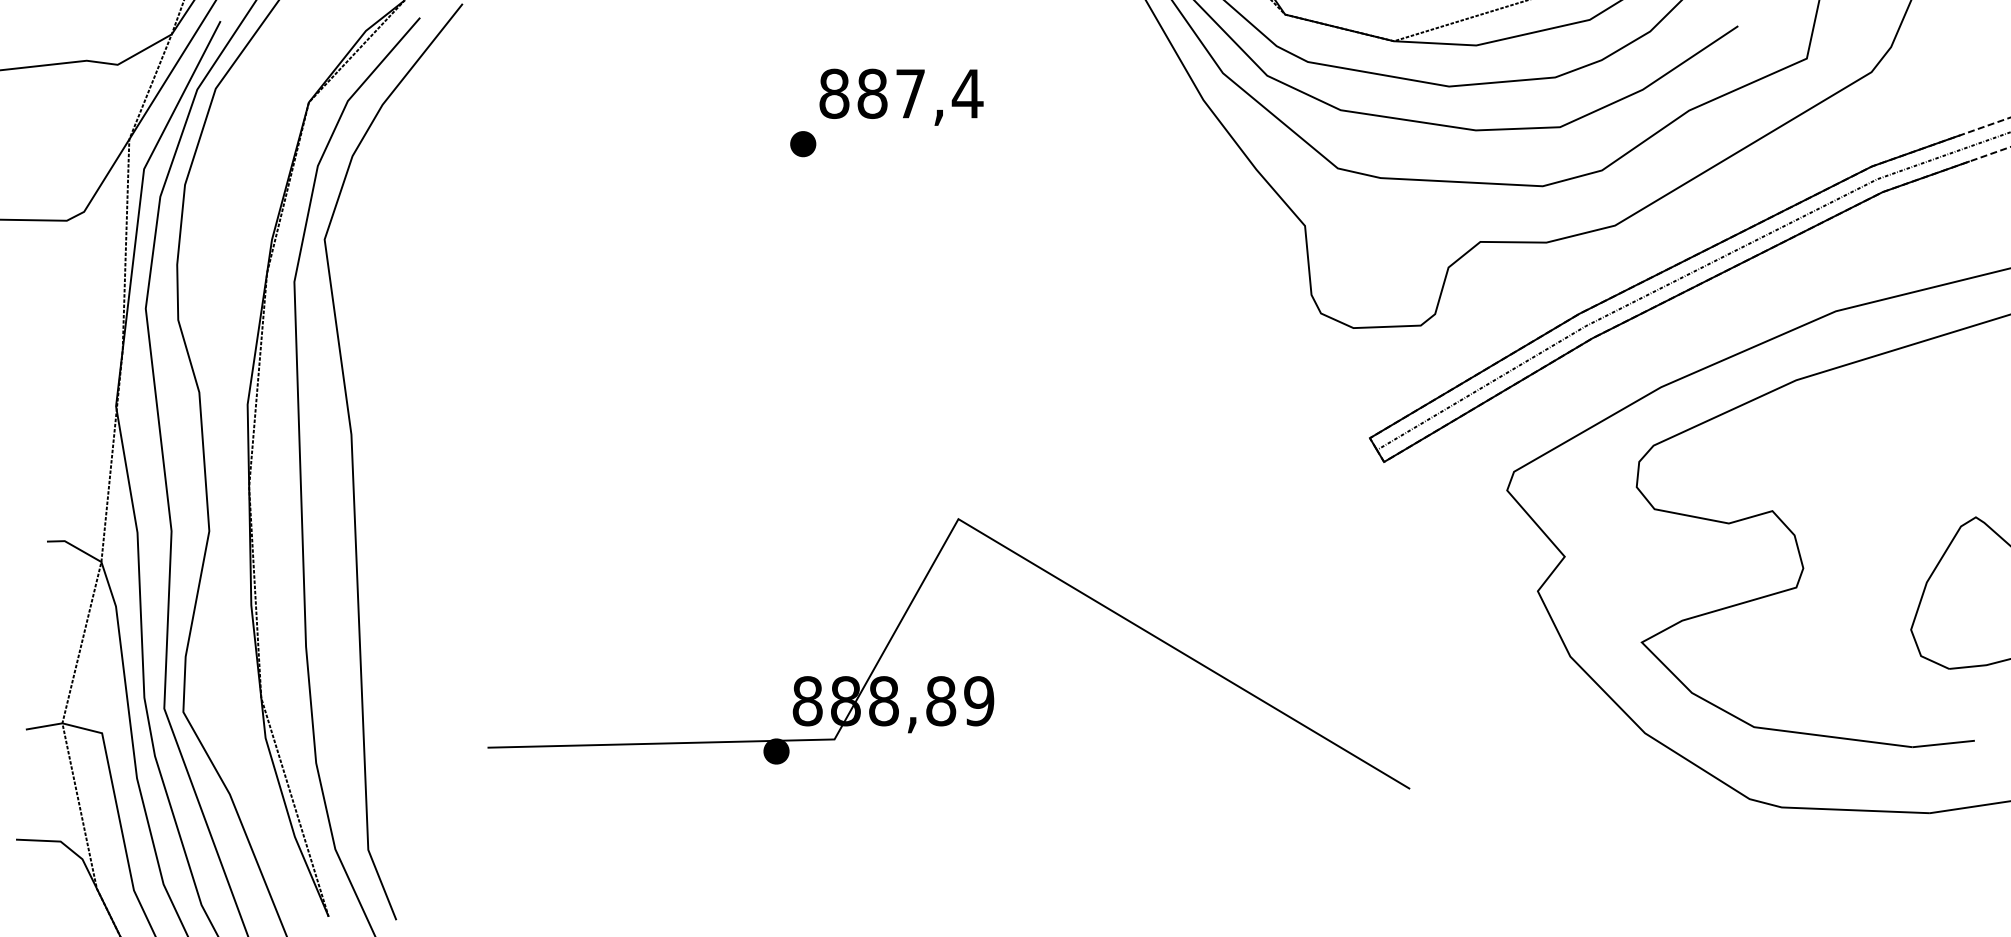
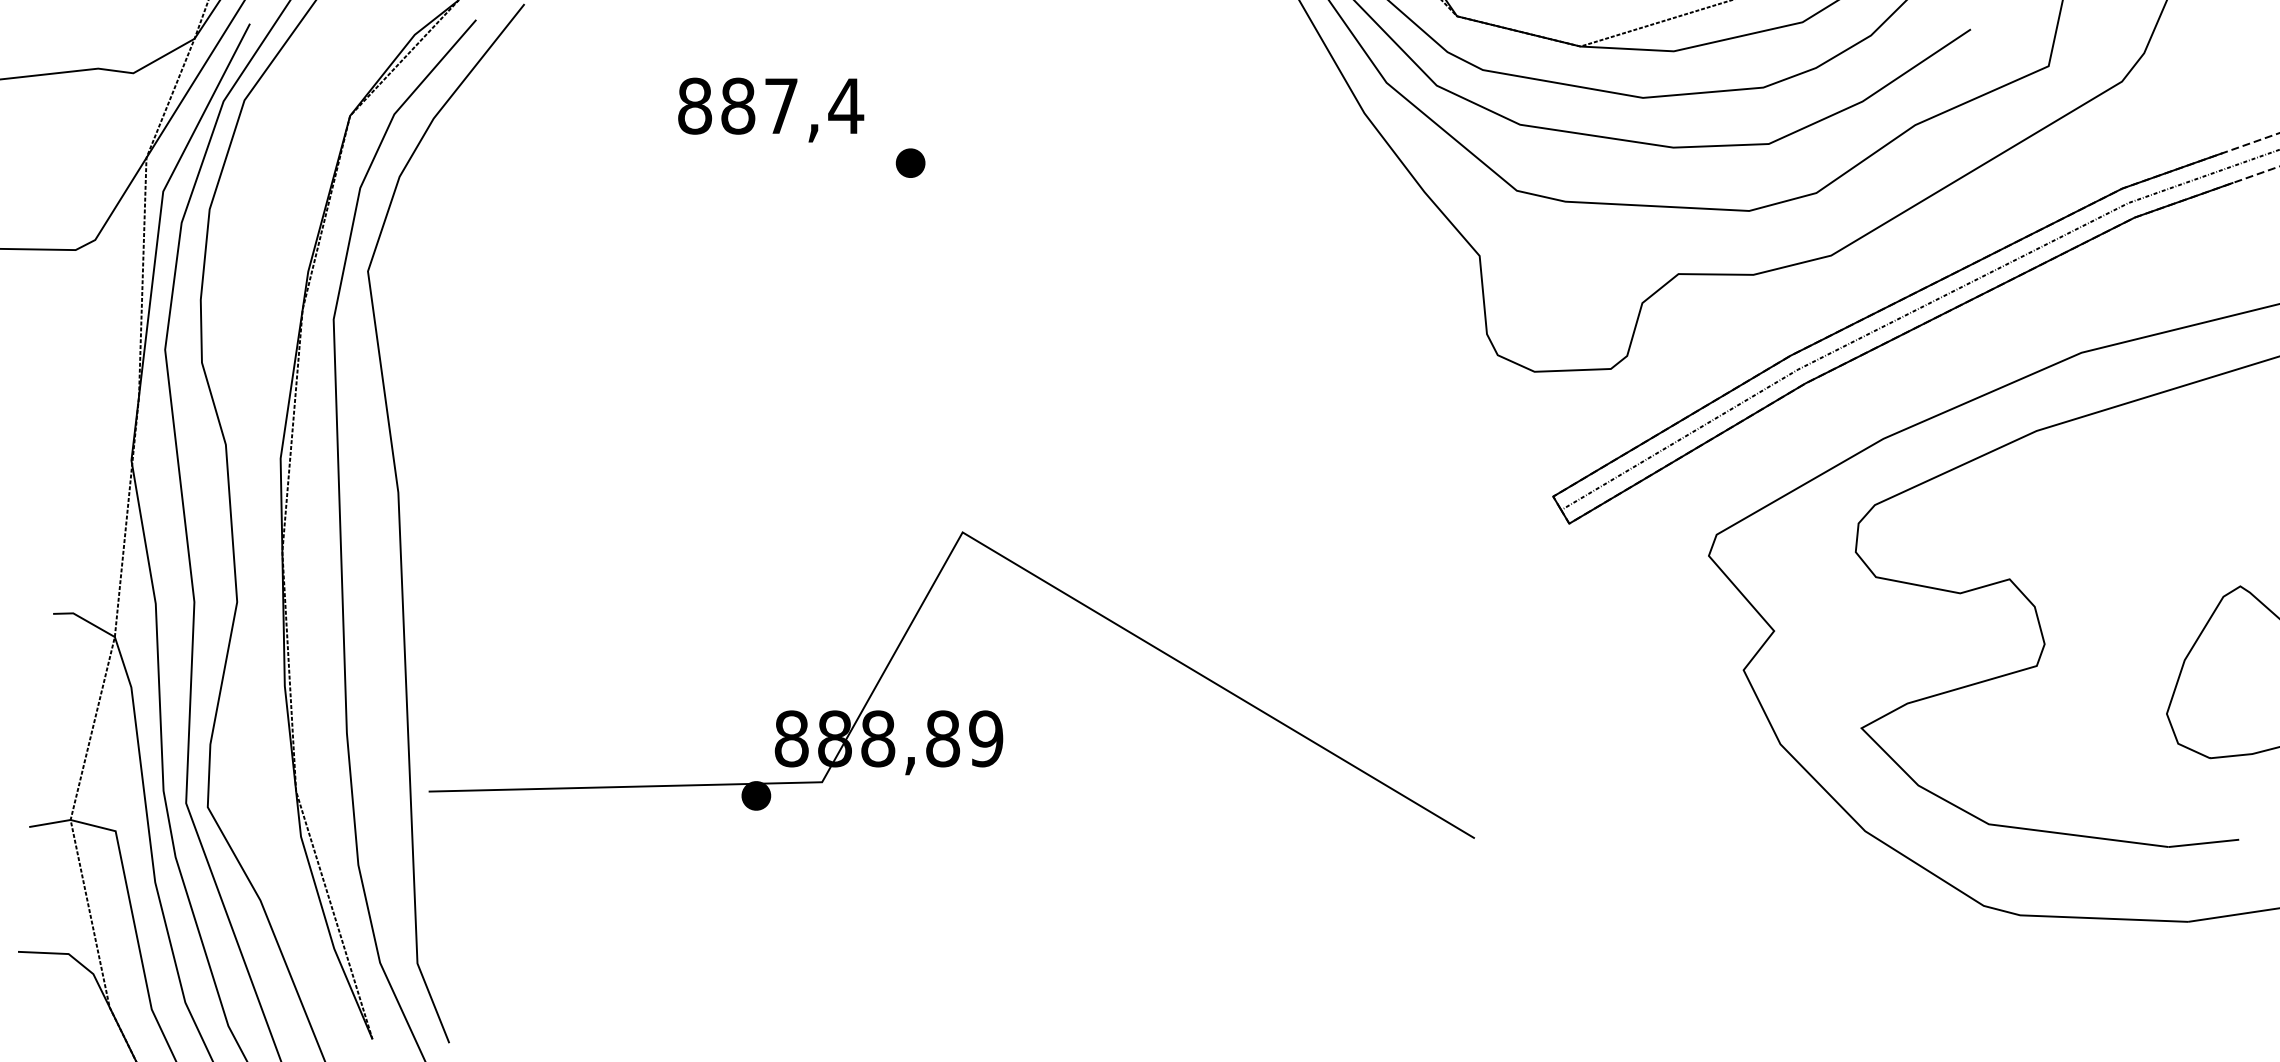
text: (901, 96) -> (771, 109), moved
part: (945, 676) -> (947, 710), moved

